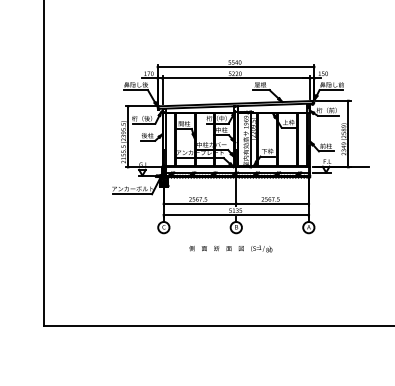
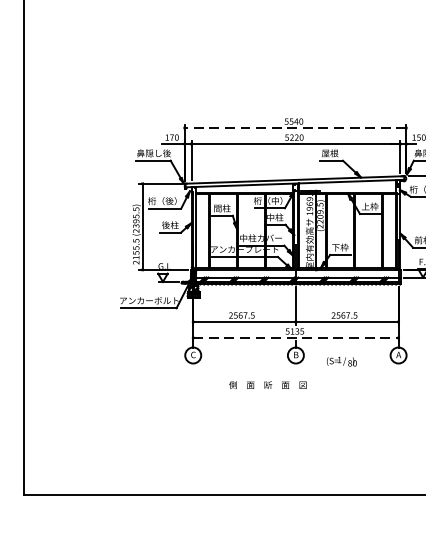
line: (235, 67) -> (294, 128), solid -> dashed
line: (236, 215) -> (296, 338), solid -> dashed
text: (261, 248) -> (341, 361), moved

